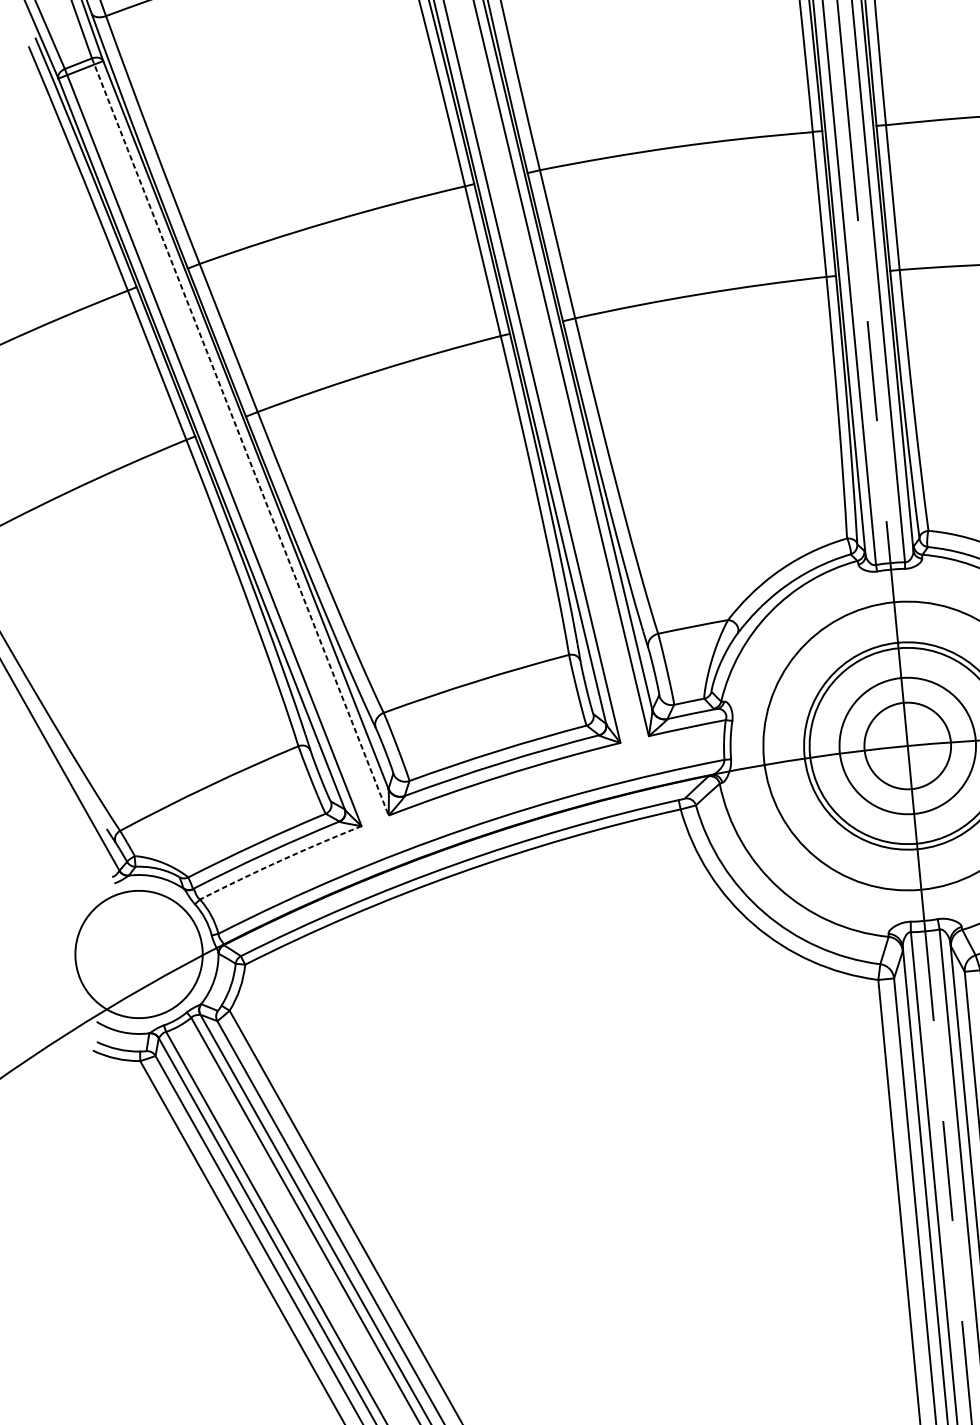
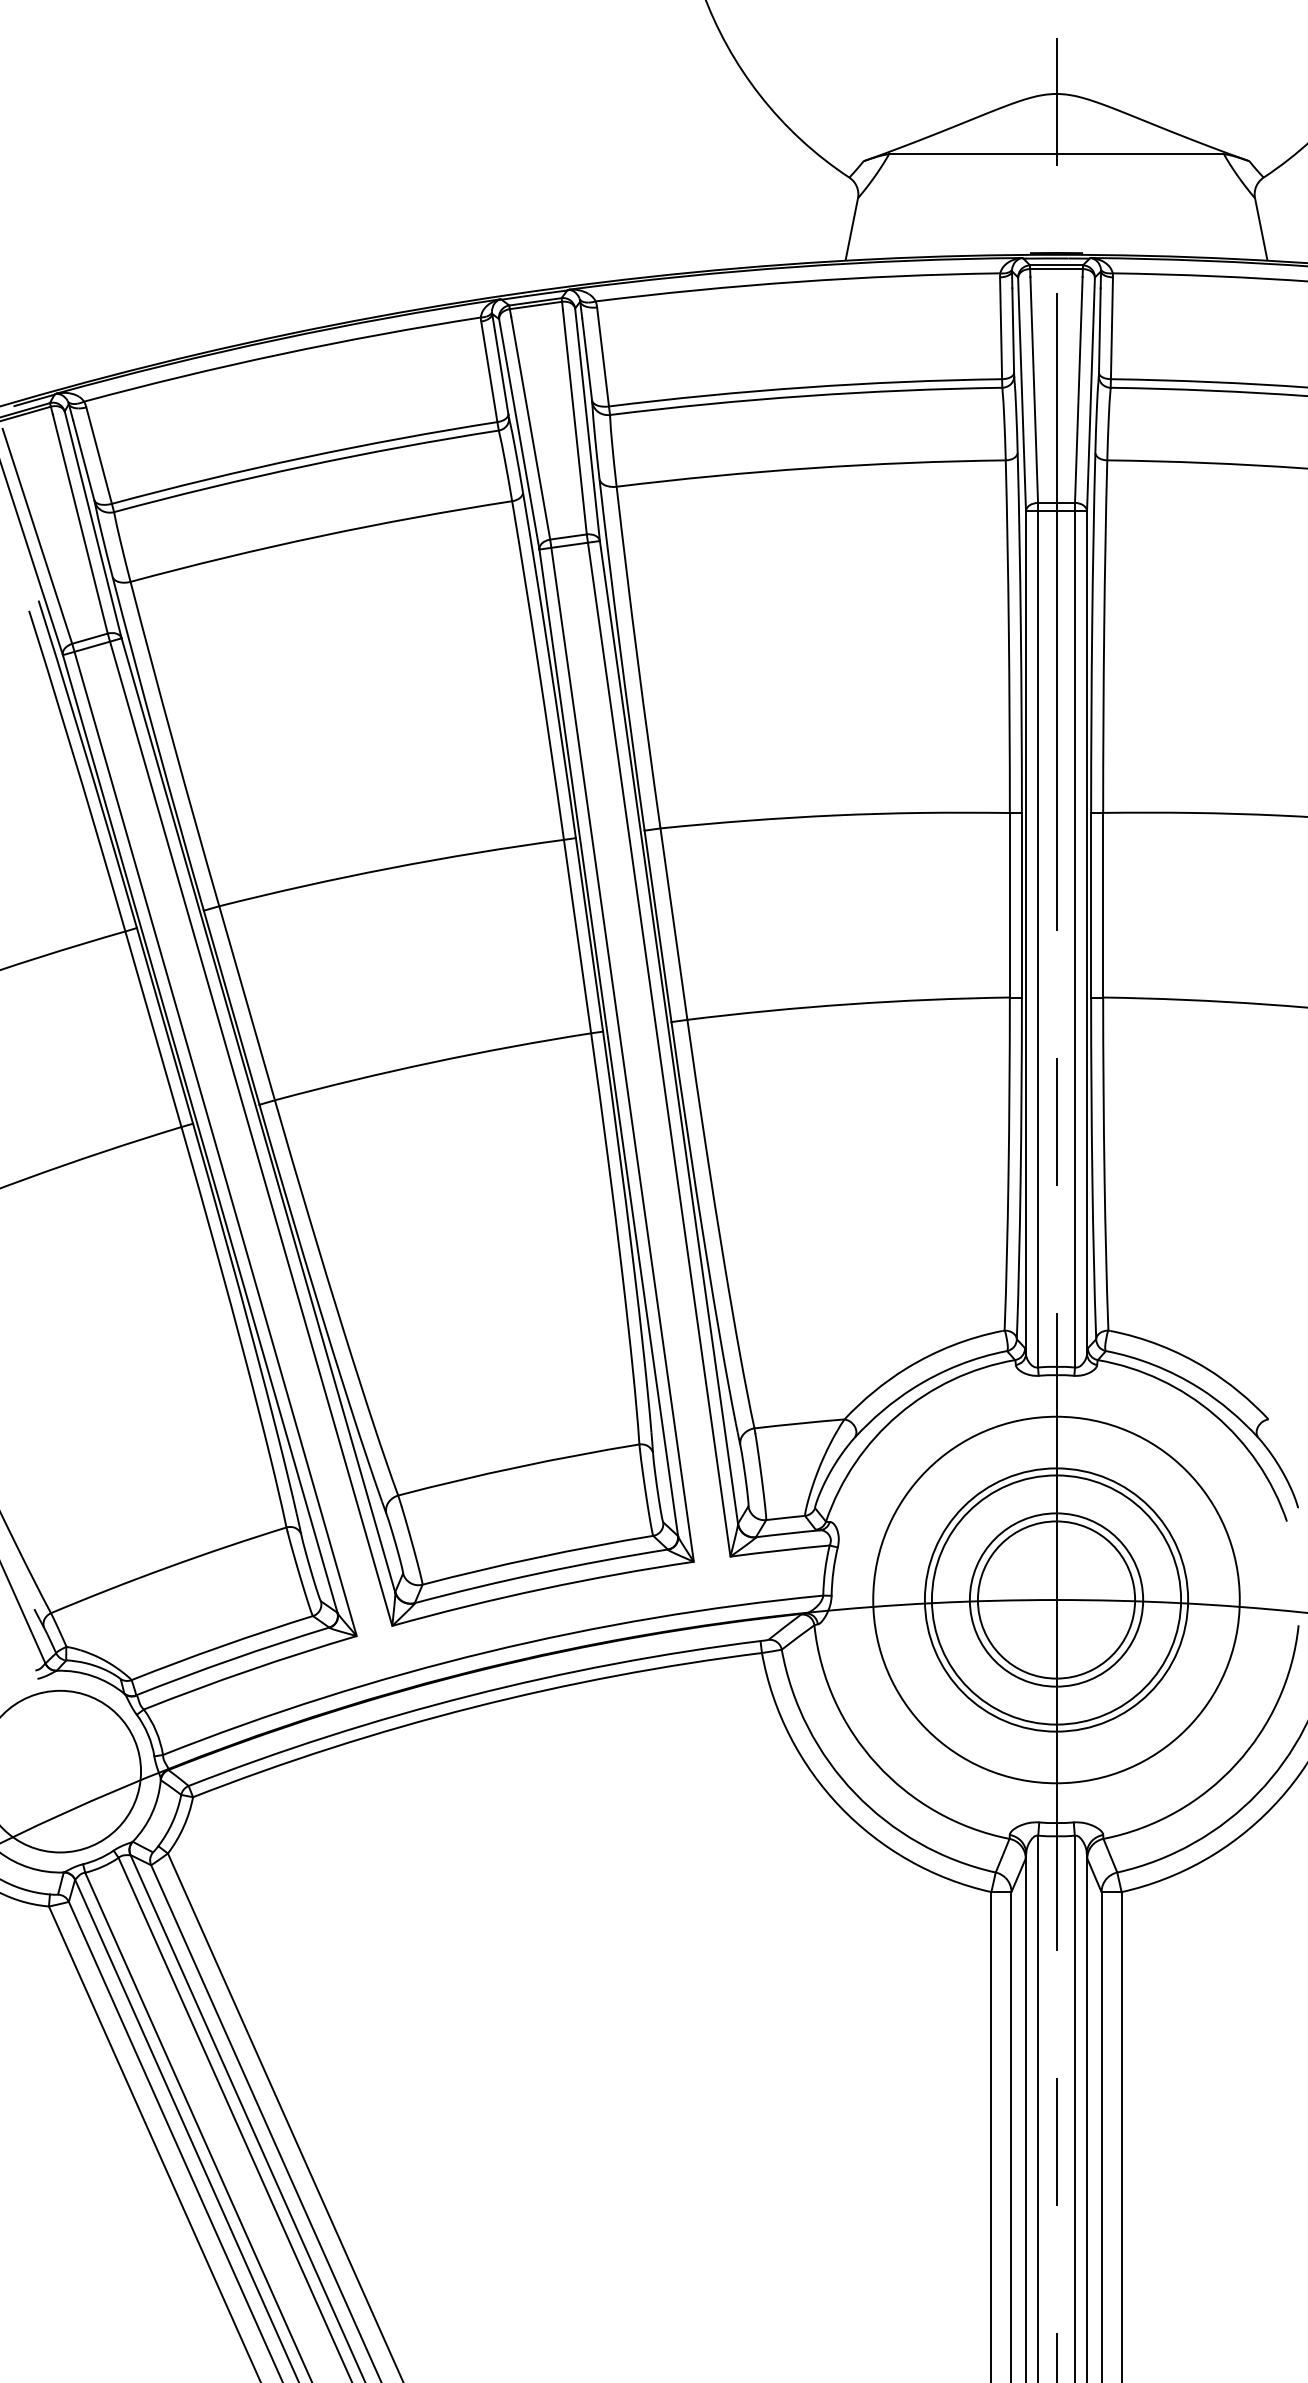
line: (240, 437) -> (250, 1130), dashed -> solid
circle: (907, 745) -> (1056, 1599), size x1.43
arc: (280, 861) -> (249, 1670), dashed -> solid

